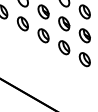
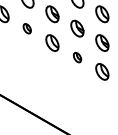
part: (22, 23) -> (26, 28), size x0.6
part: (64, 47) -> (77, 57), size x0.6

